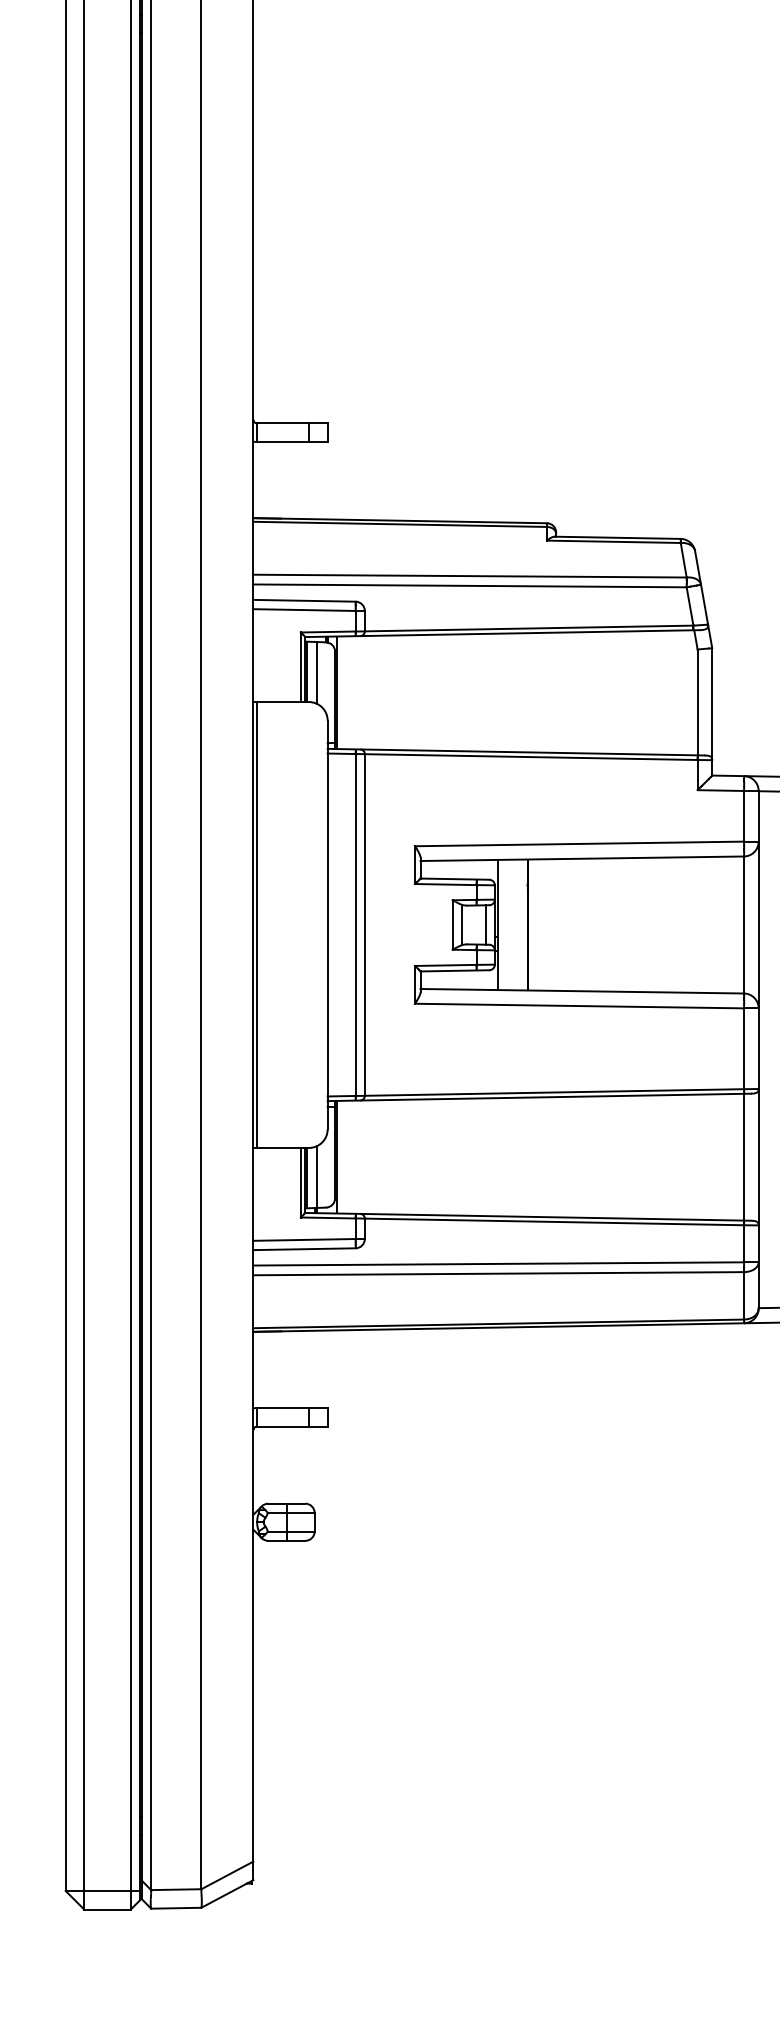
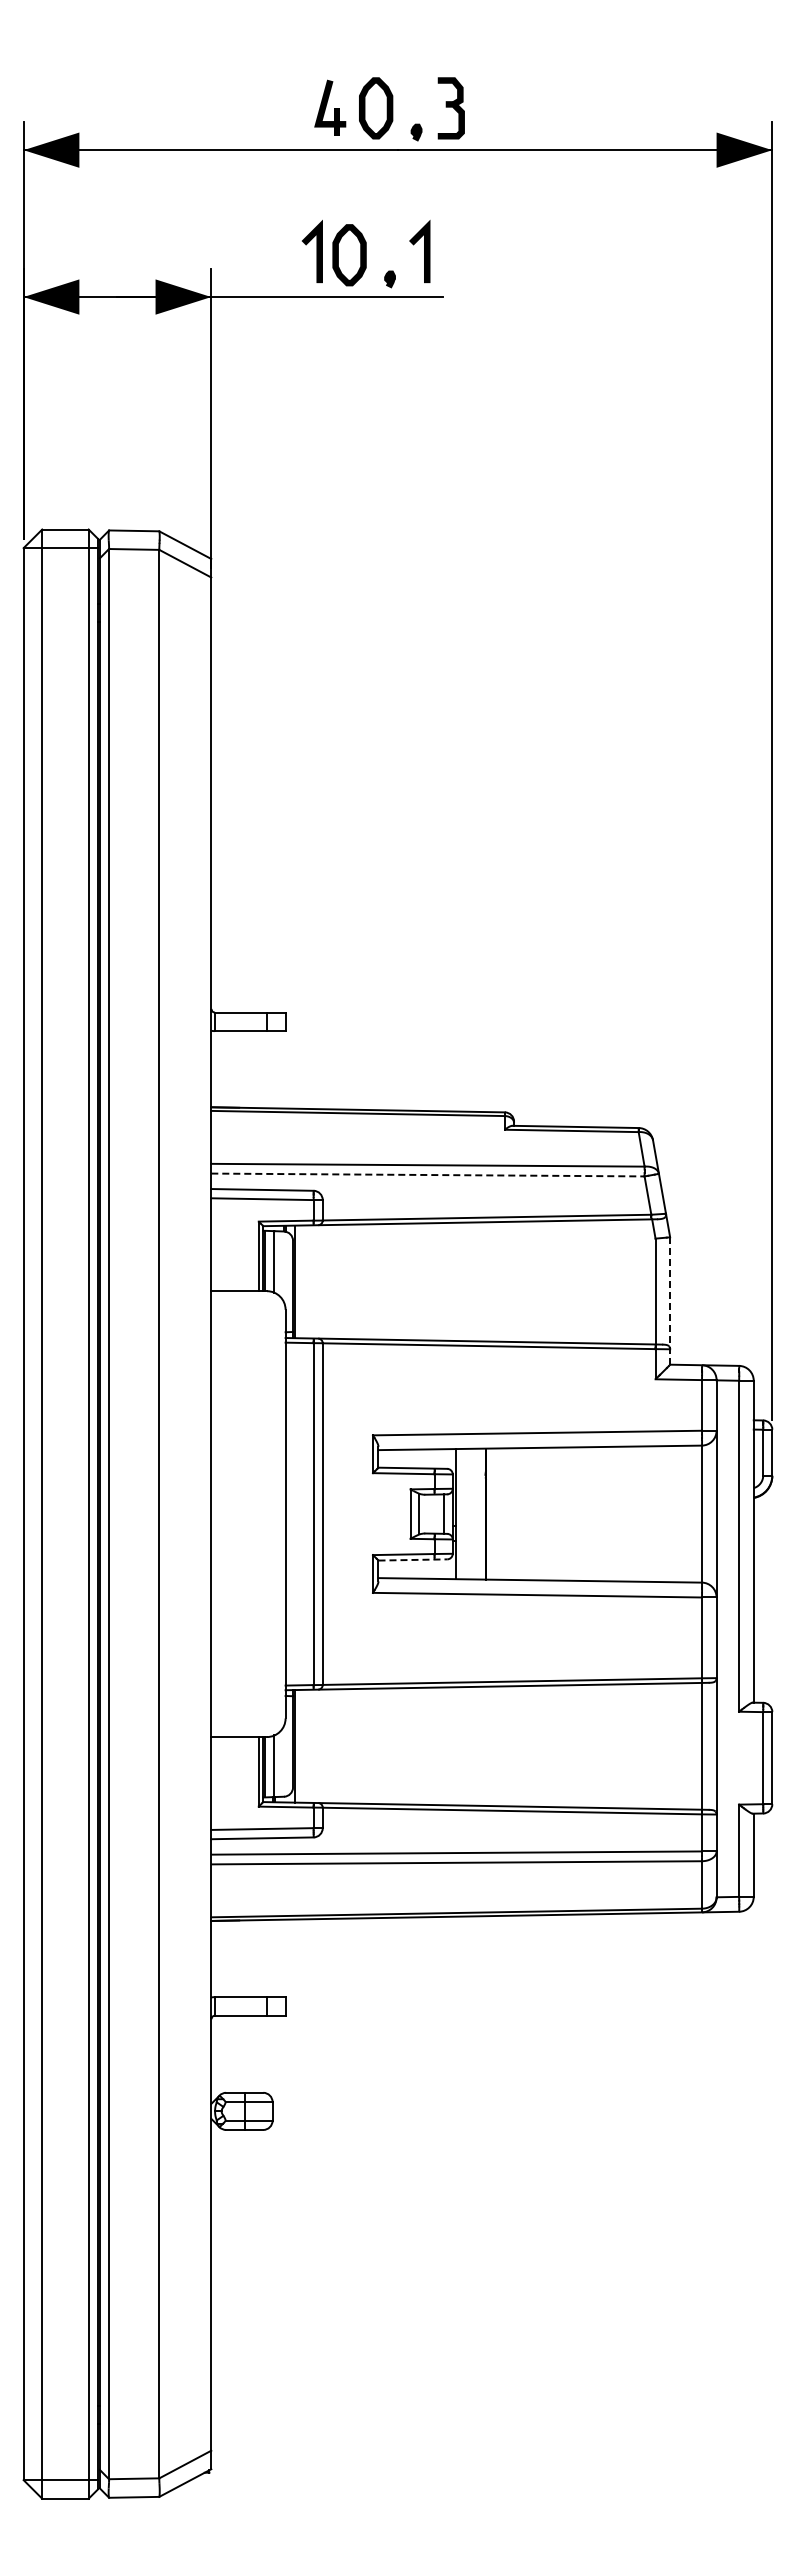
line: (469, 586) -> (427, 1175), solid -> dashed
line: (712, 712) -> (670, 1301), solid -> dashed
line: (257, 925) -> (215, 1514), removed
line: (455, 970) -> (413, 1559), solid -> dashed

